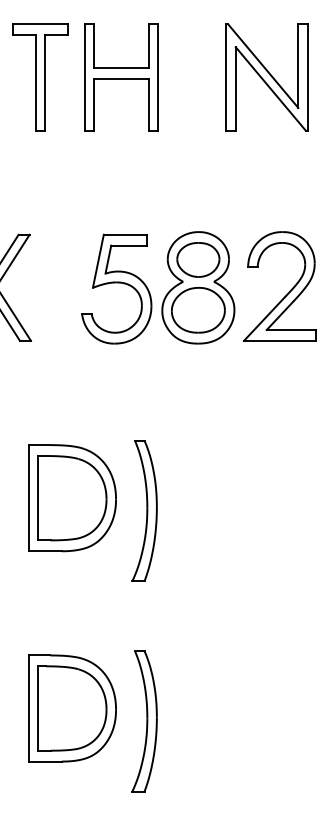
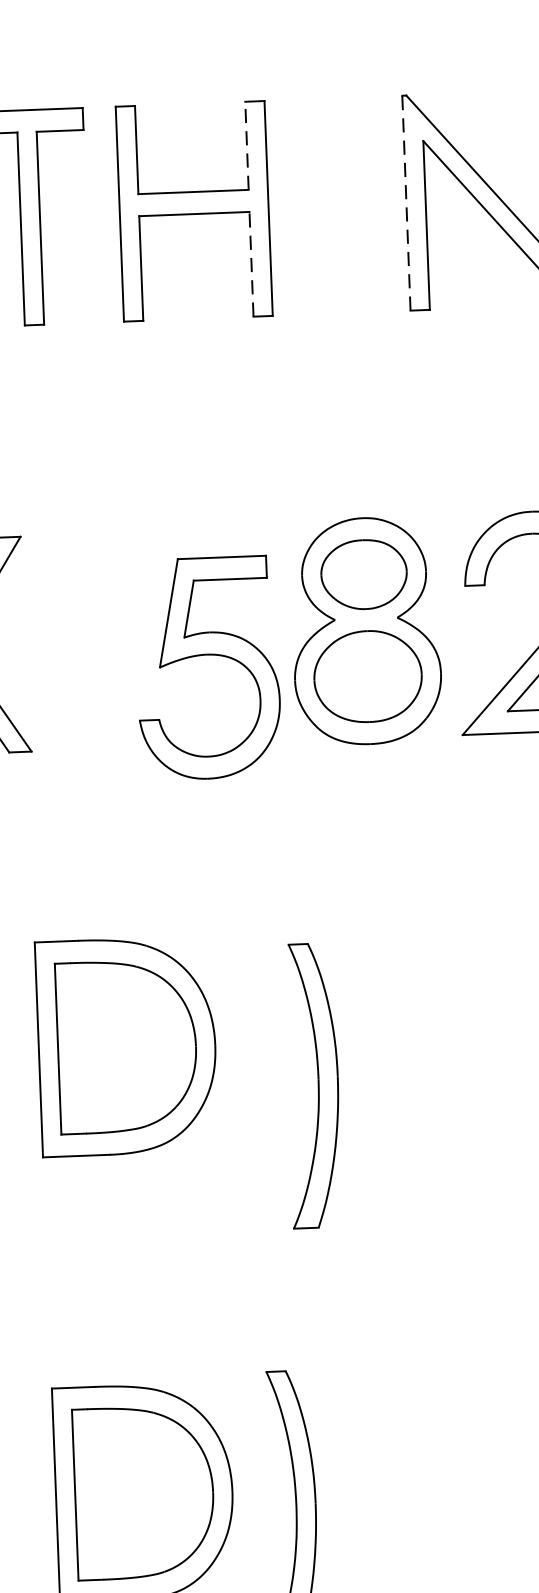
line: (148, 46) -> (246, 146), solid -> dashed
line: (226, 77) -> (406, 203), solid -> dashed
line: (148, 104) -> (251, 263), solid -> dashed
part: (116, 288) -> (207, 666), moved
part: (72, 498) -> (127, 1047), moved
part: (144, 510) -> (312, 1084), moved

